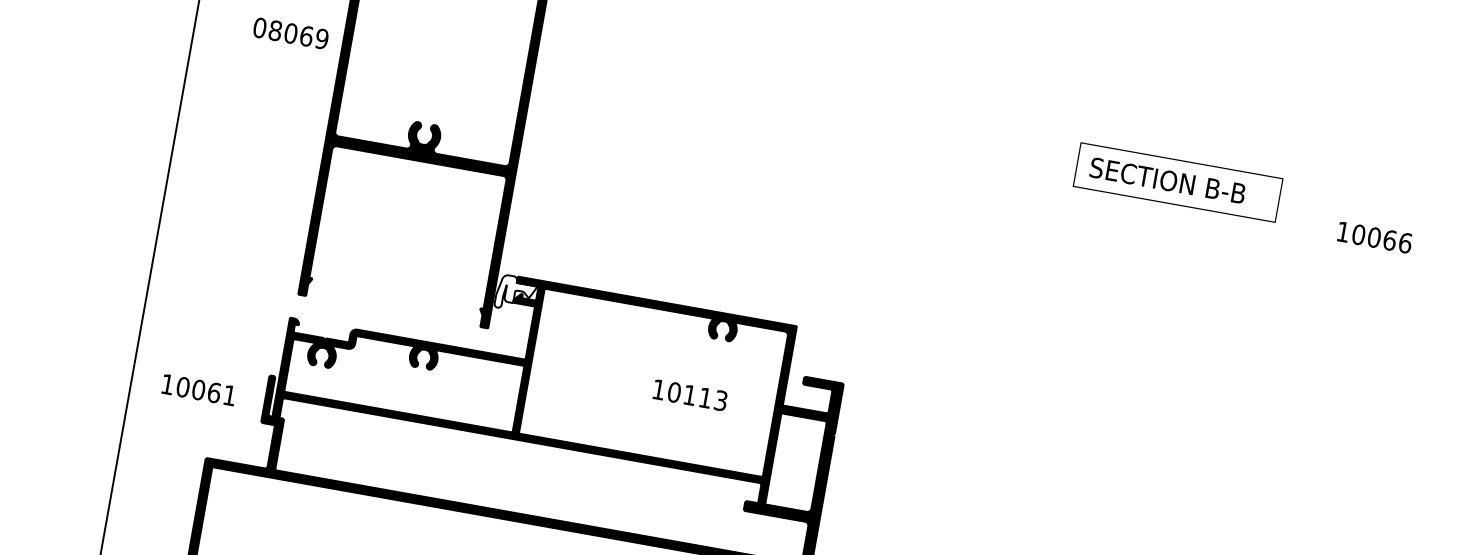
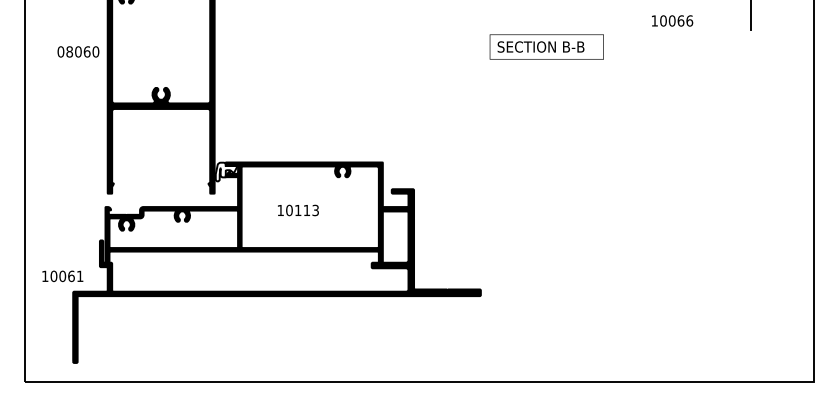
text: (321, 38) -> (95, 51), 08069 -> 08060
text: (1177, 181) -> (546, 46), moved
text: (1374, 236) -> (672, 20), moved
text: (198, 390) -> (62, 276), moved
text: (690, 395) -> (298, 210), moved

